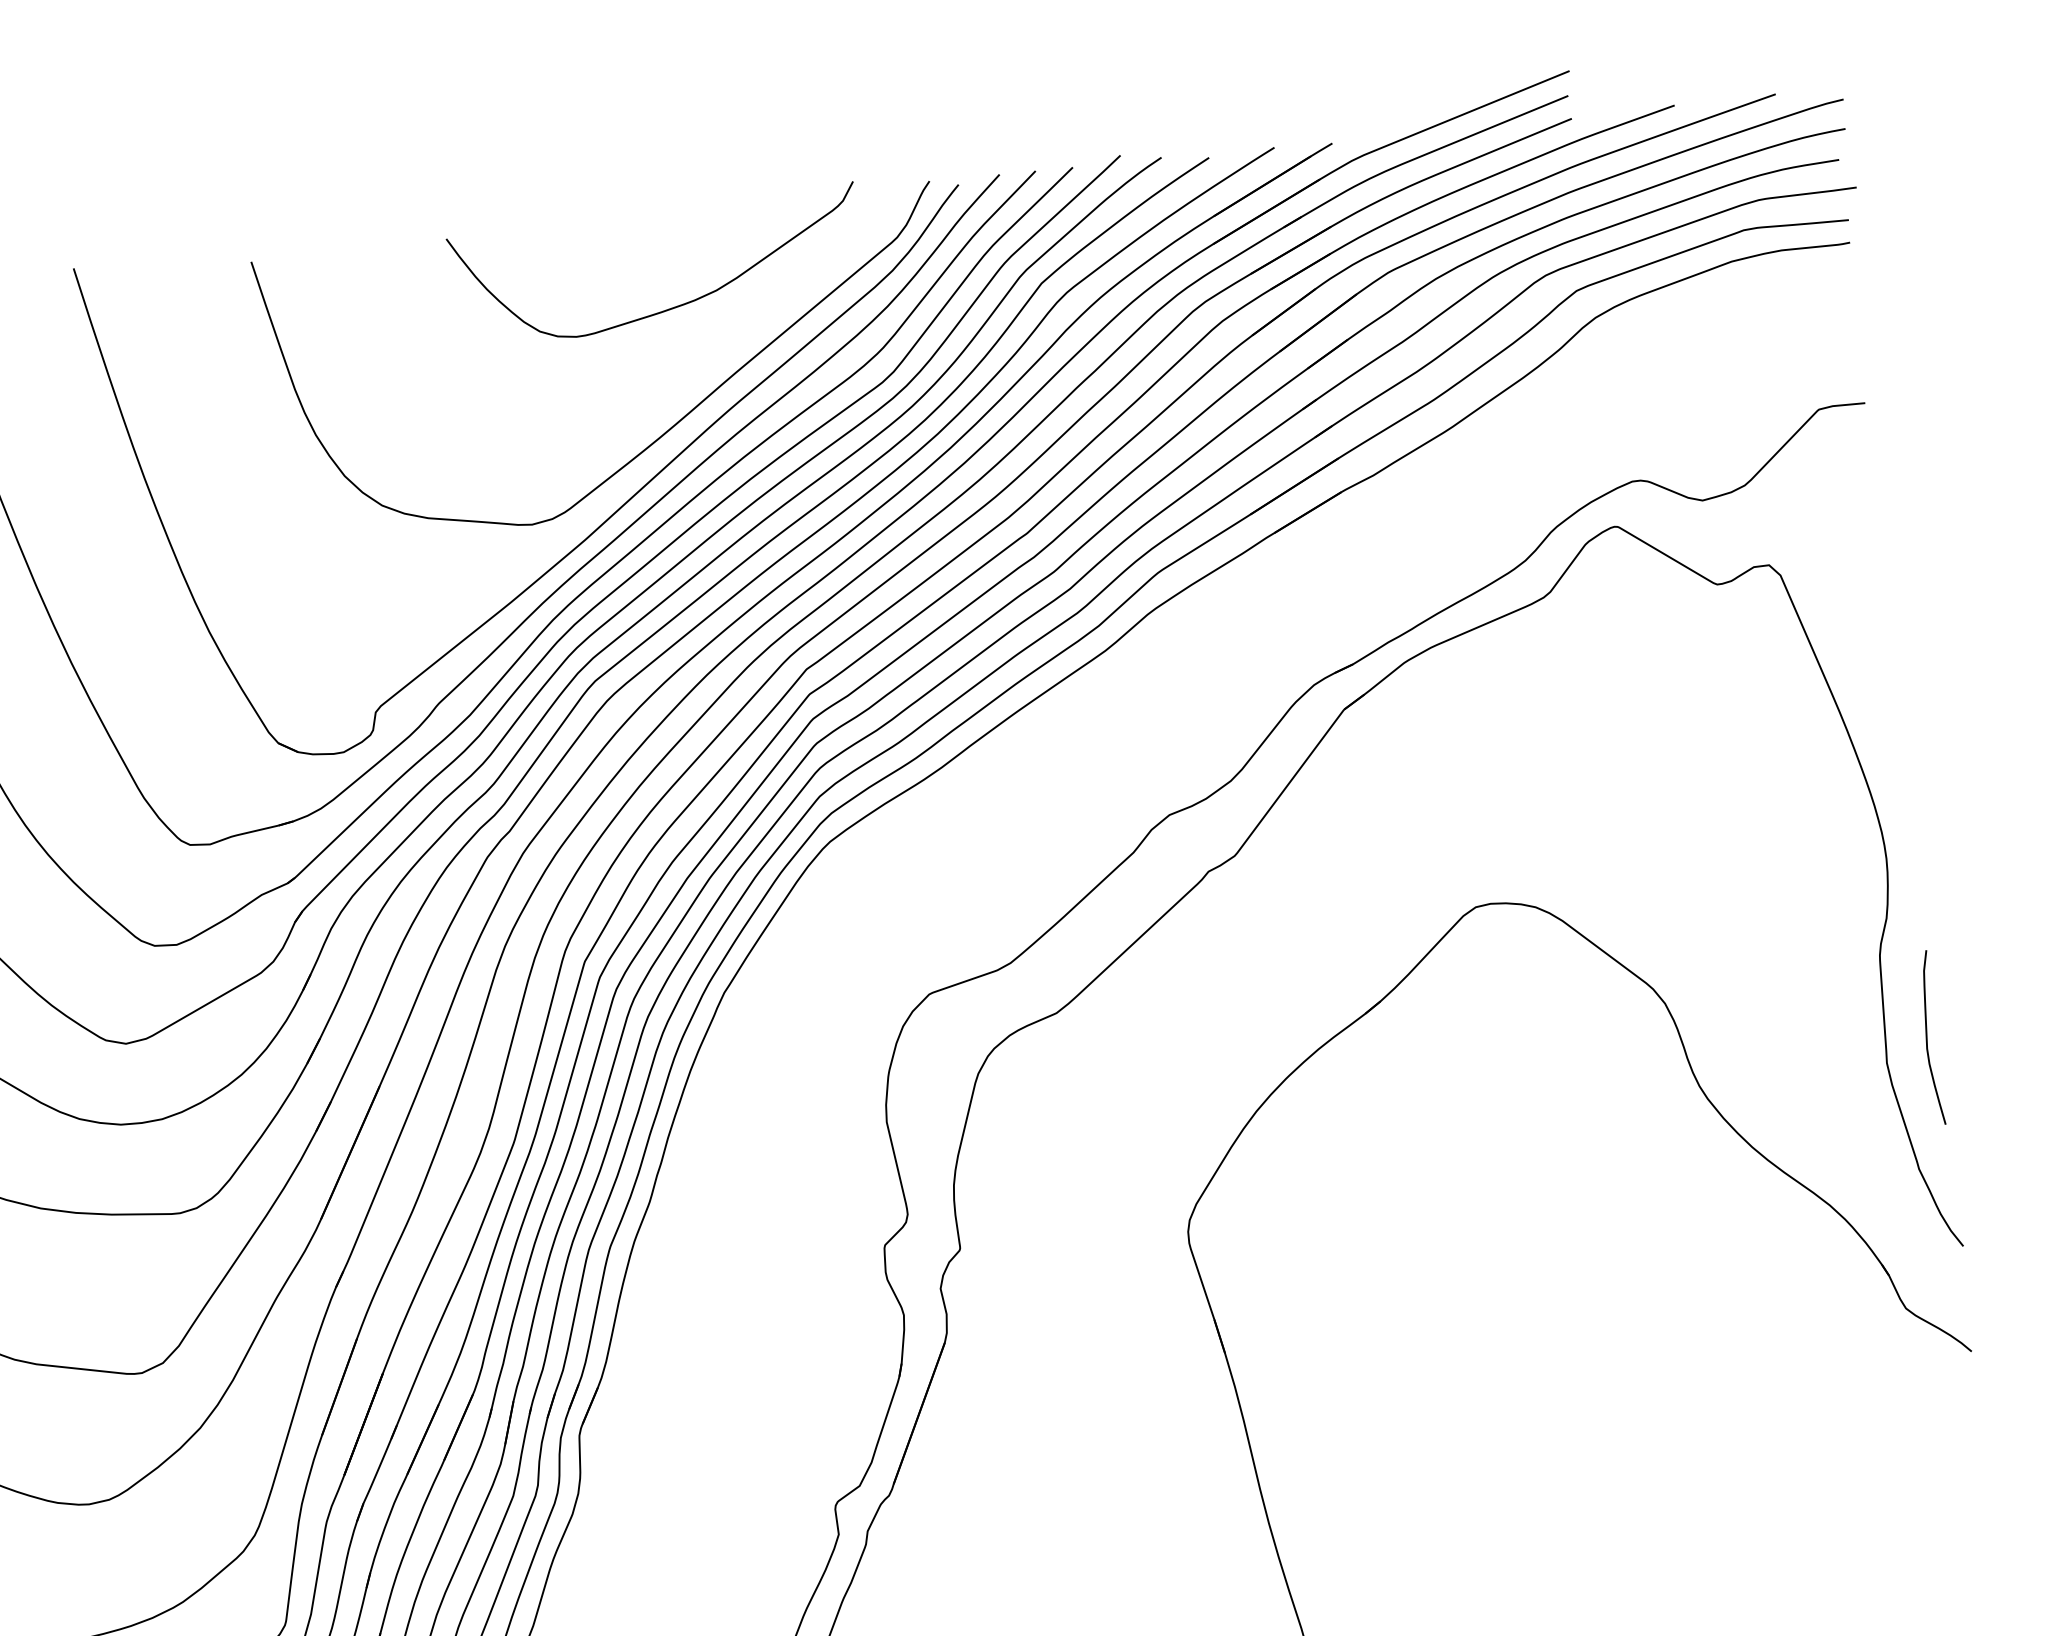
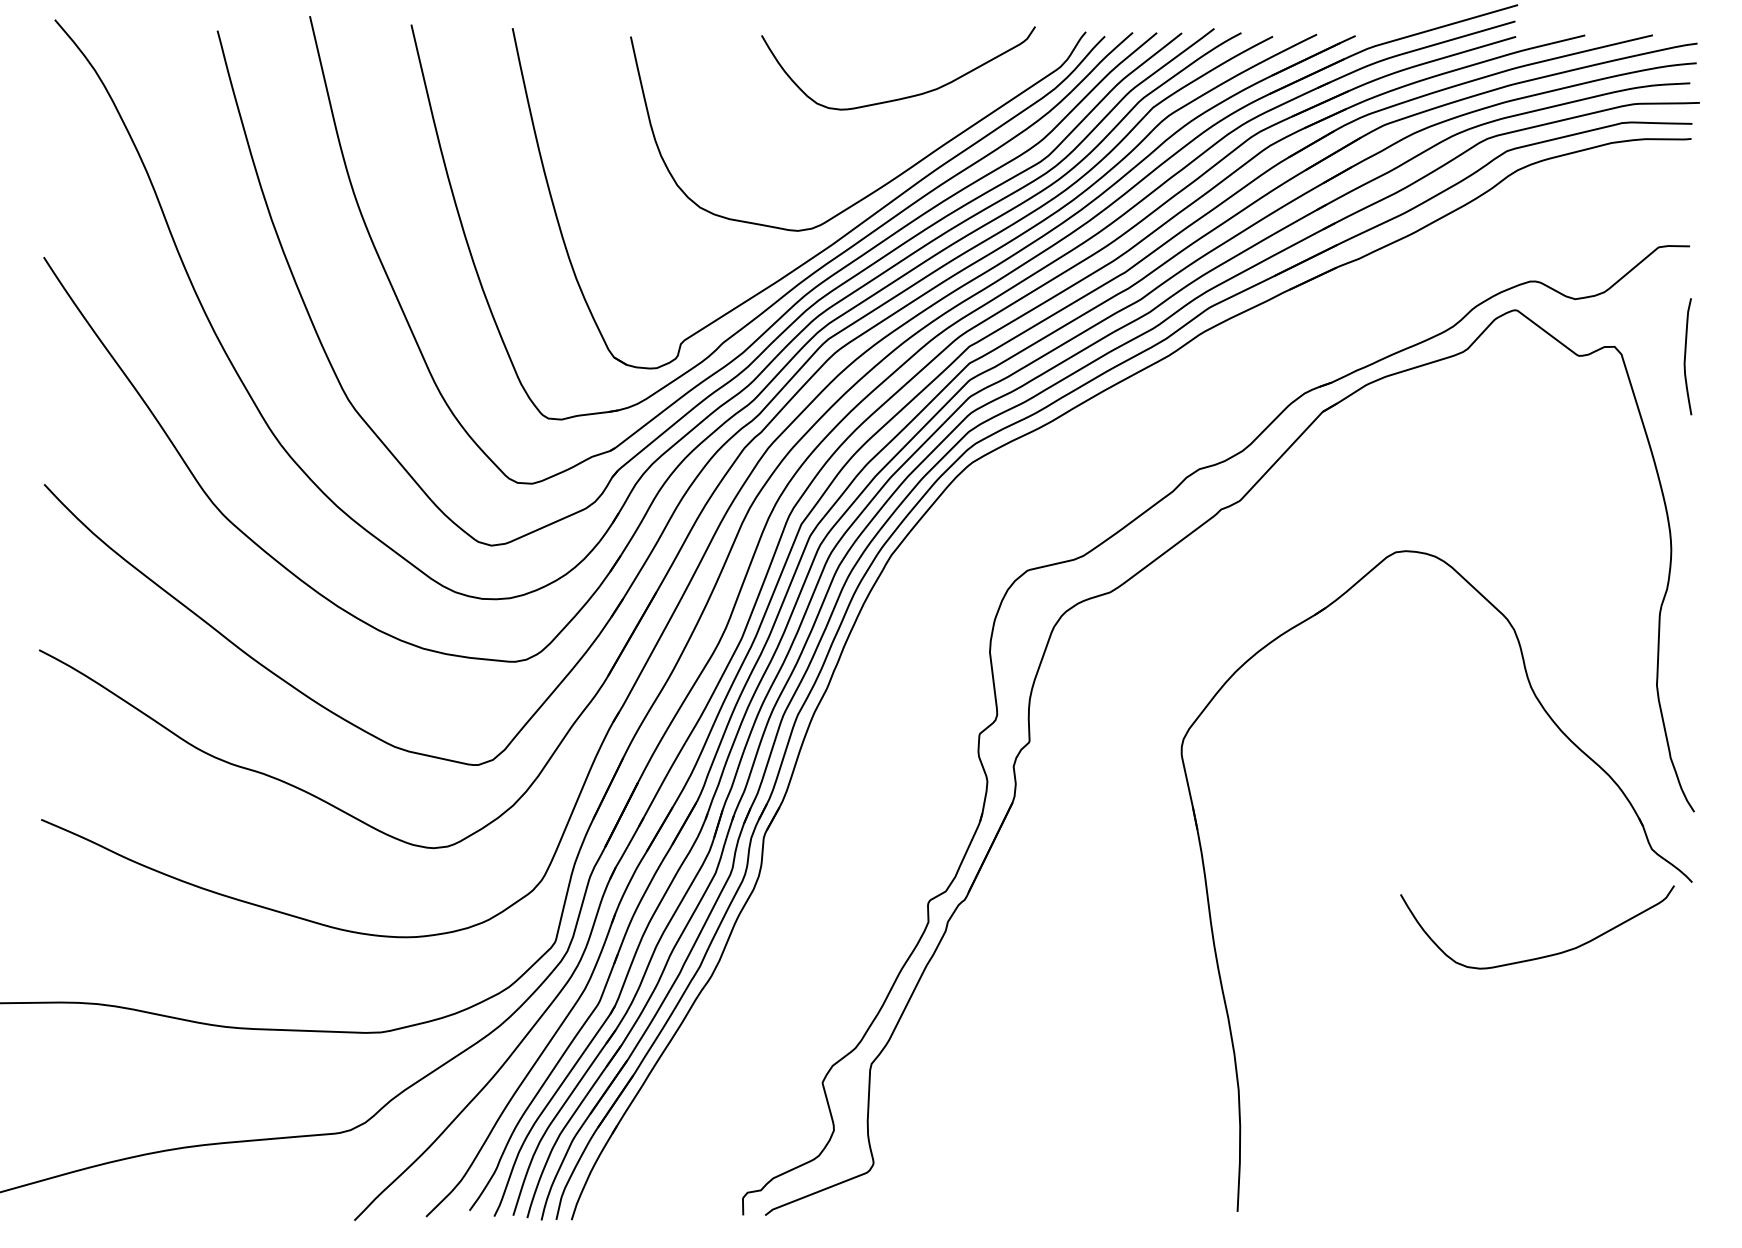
curve: (1927, 1038) -> (1685, 356), moved
curve: (1764, 1484) -> (1545, 955), added

